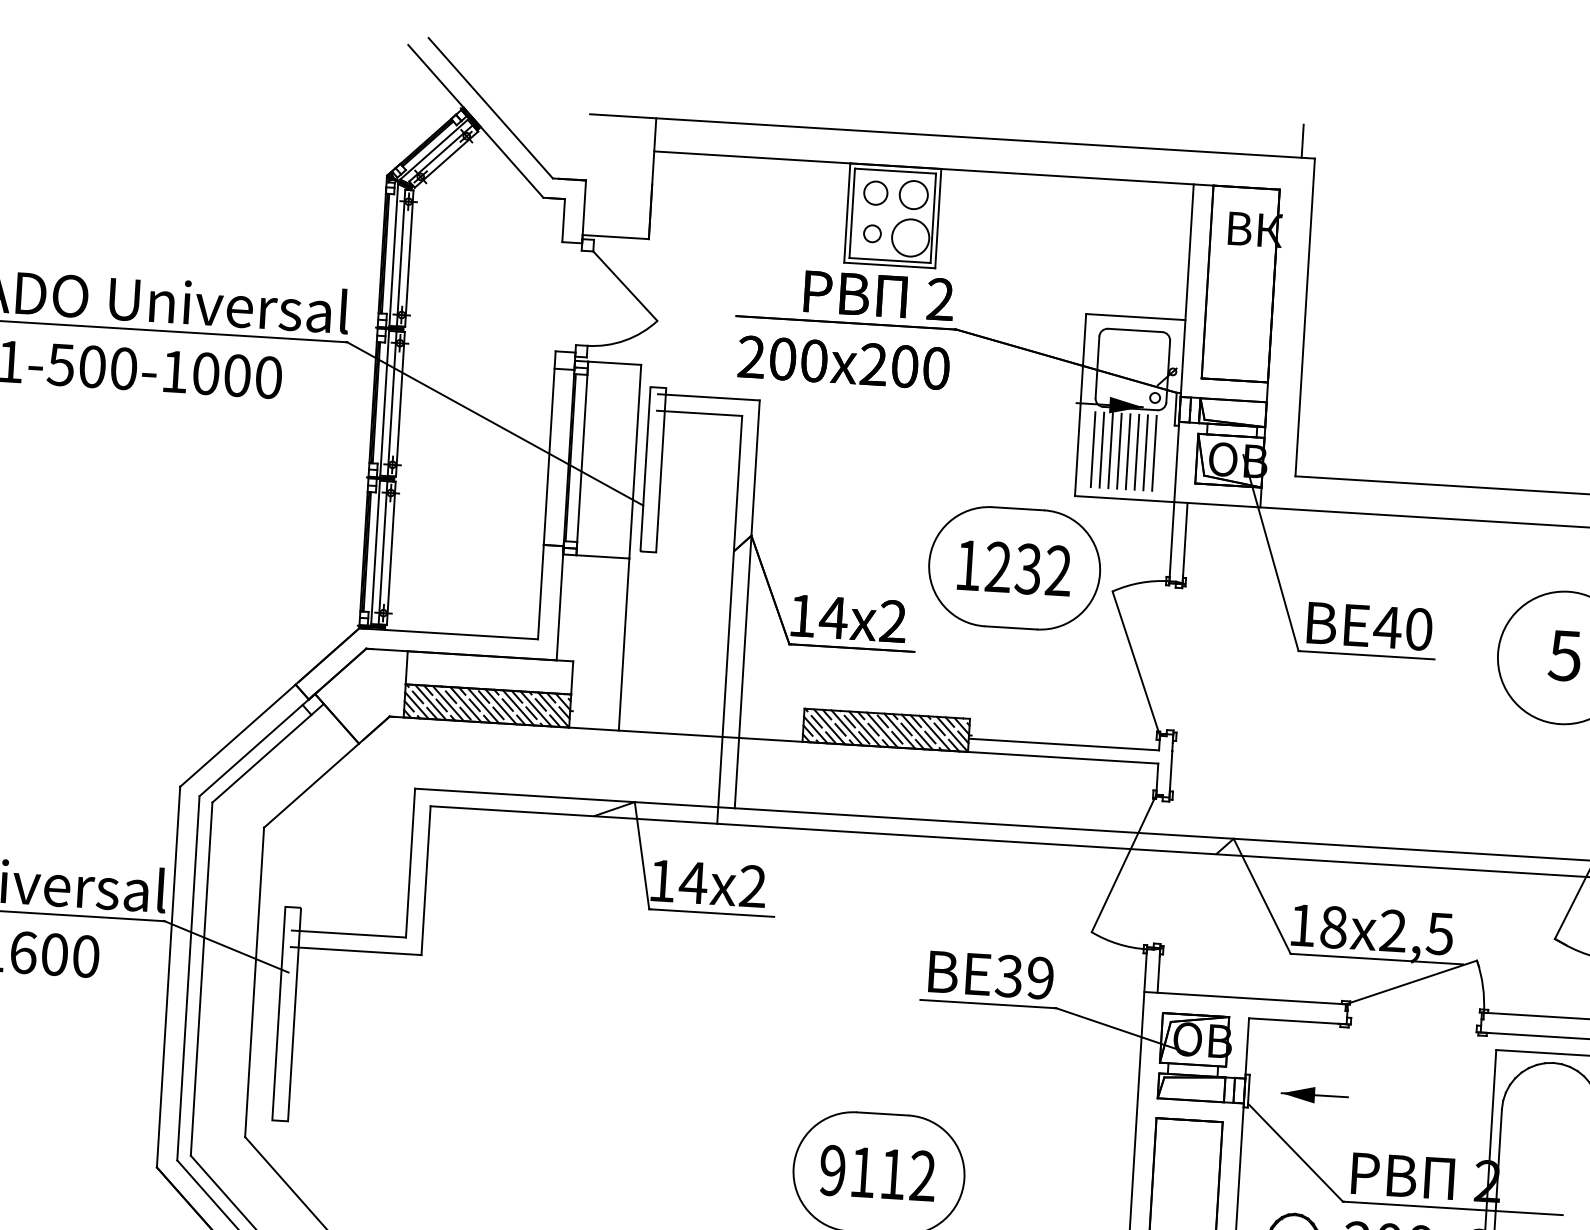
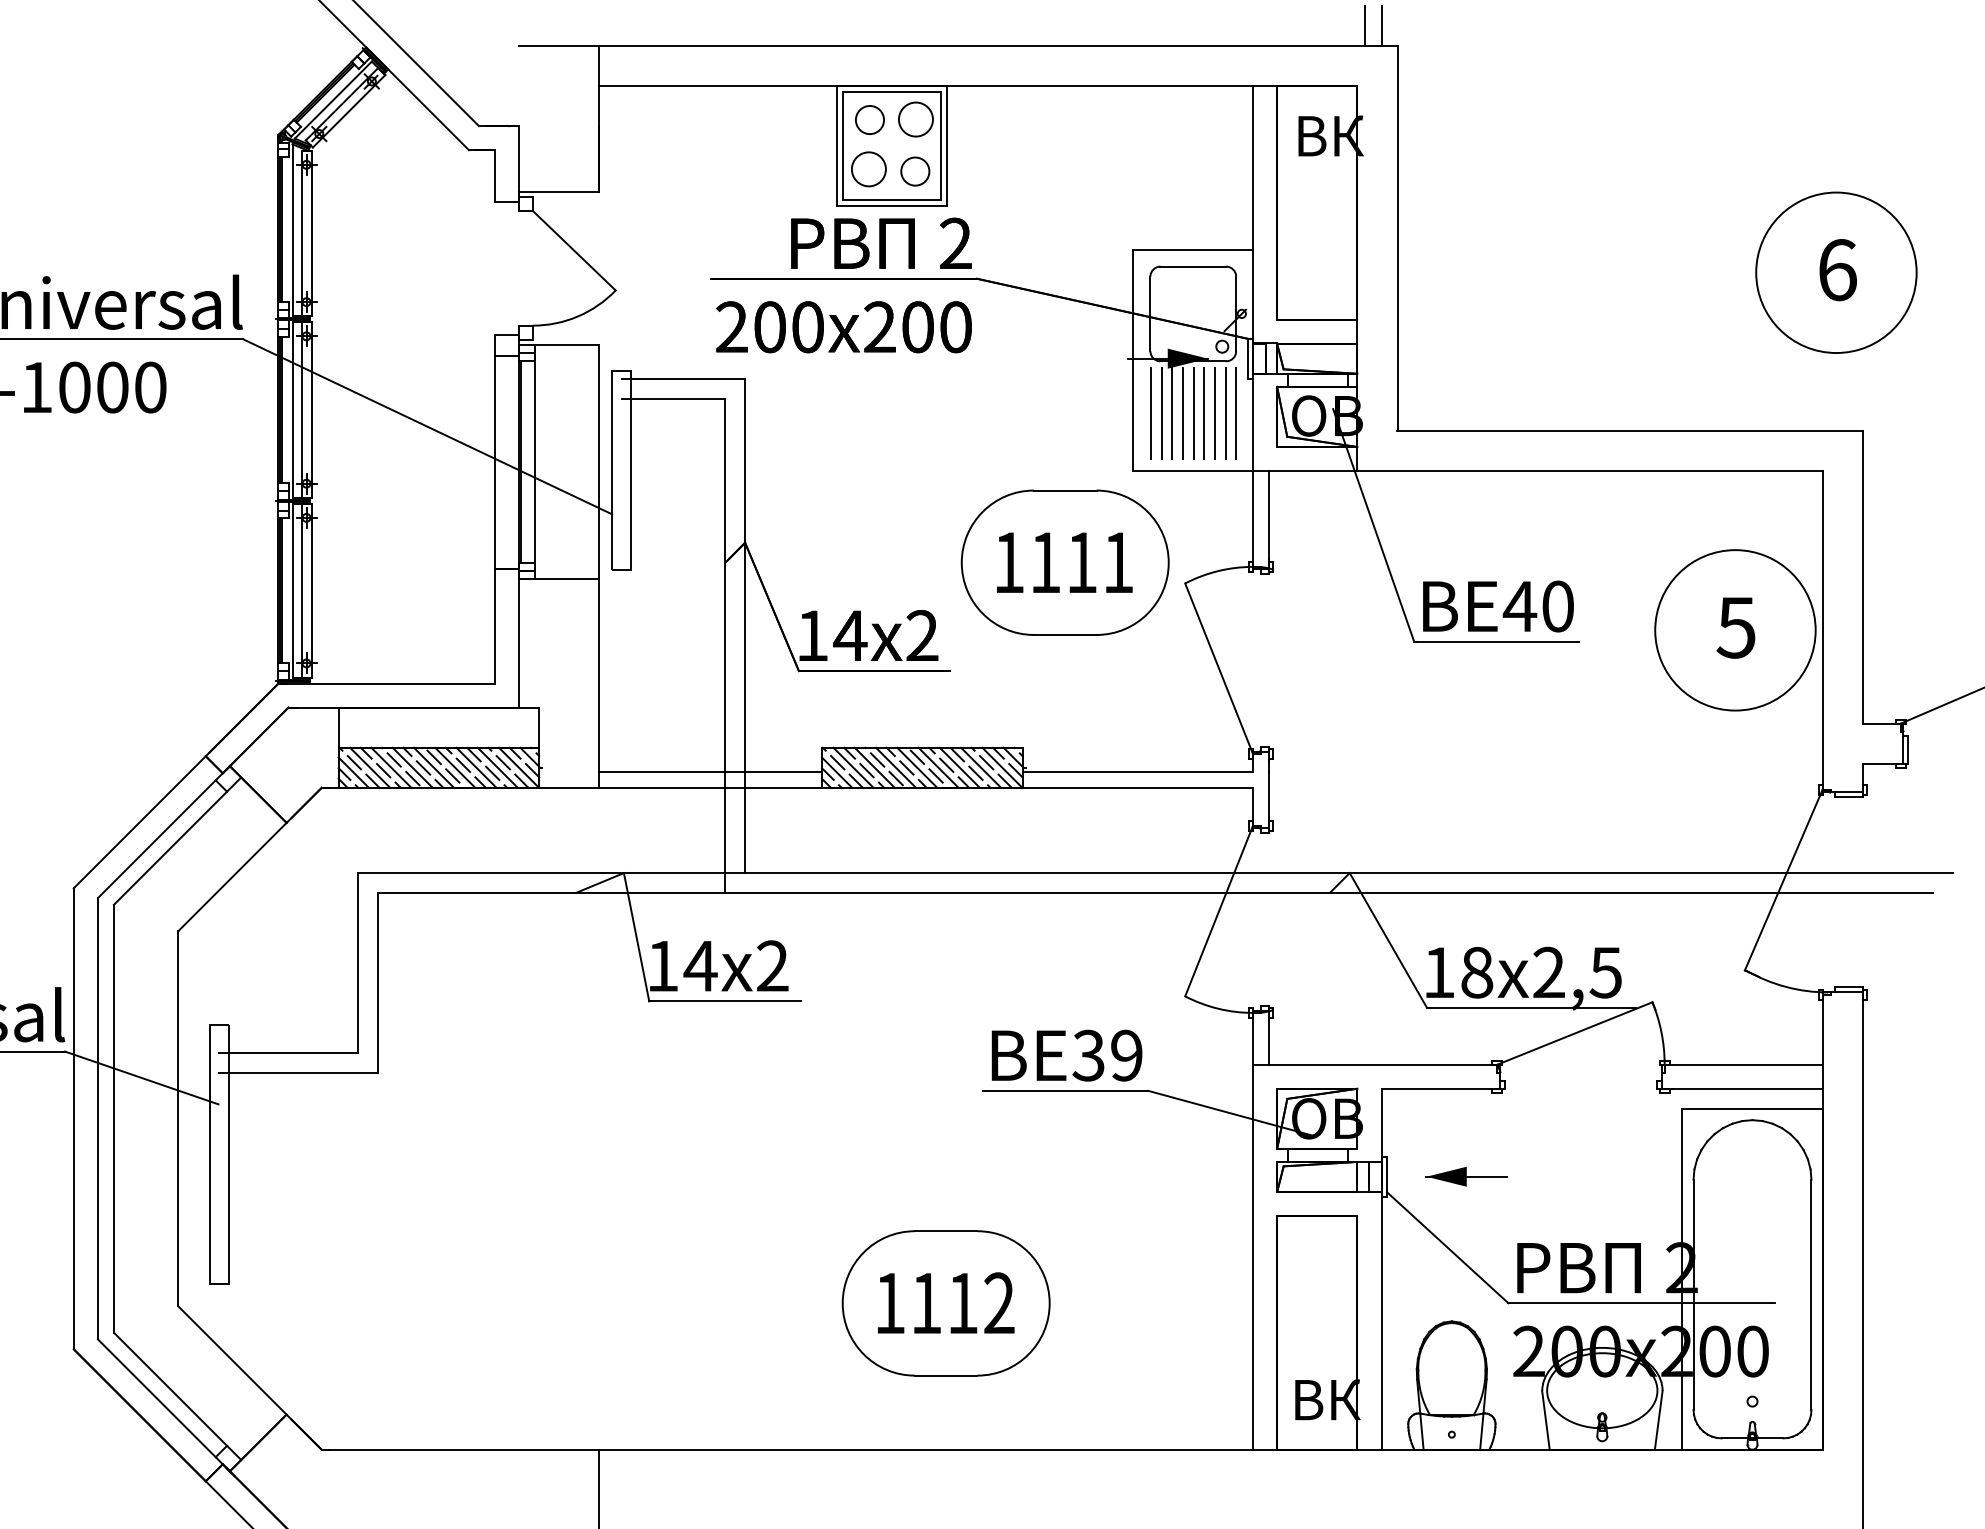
line: (1289, 140) -> (1365, 25), added
circle: (872, 233) -> (868, 169), size x1.67
circle: (910, 237) -> (915, 171), size x0.62
line: (1162, 453) -> (1235, 413), added
text: (1028, 568) -> (1081, 562), 1232 -> 1111
line: (711, 722) -> (710, 771), added
text: (832, 1170) -> (889, 1303), 9112 -> 1112

